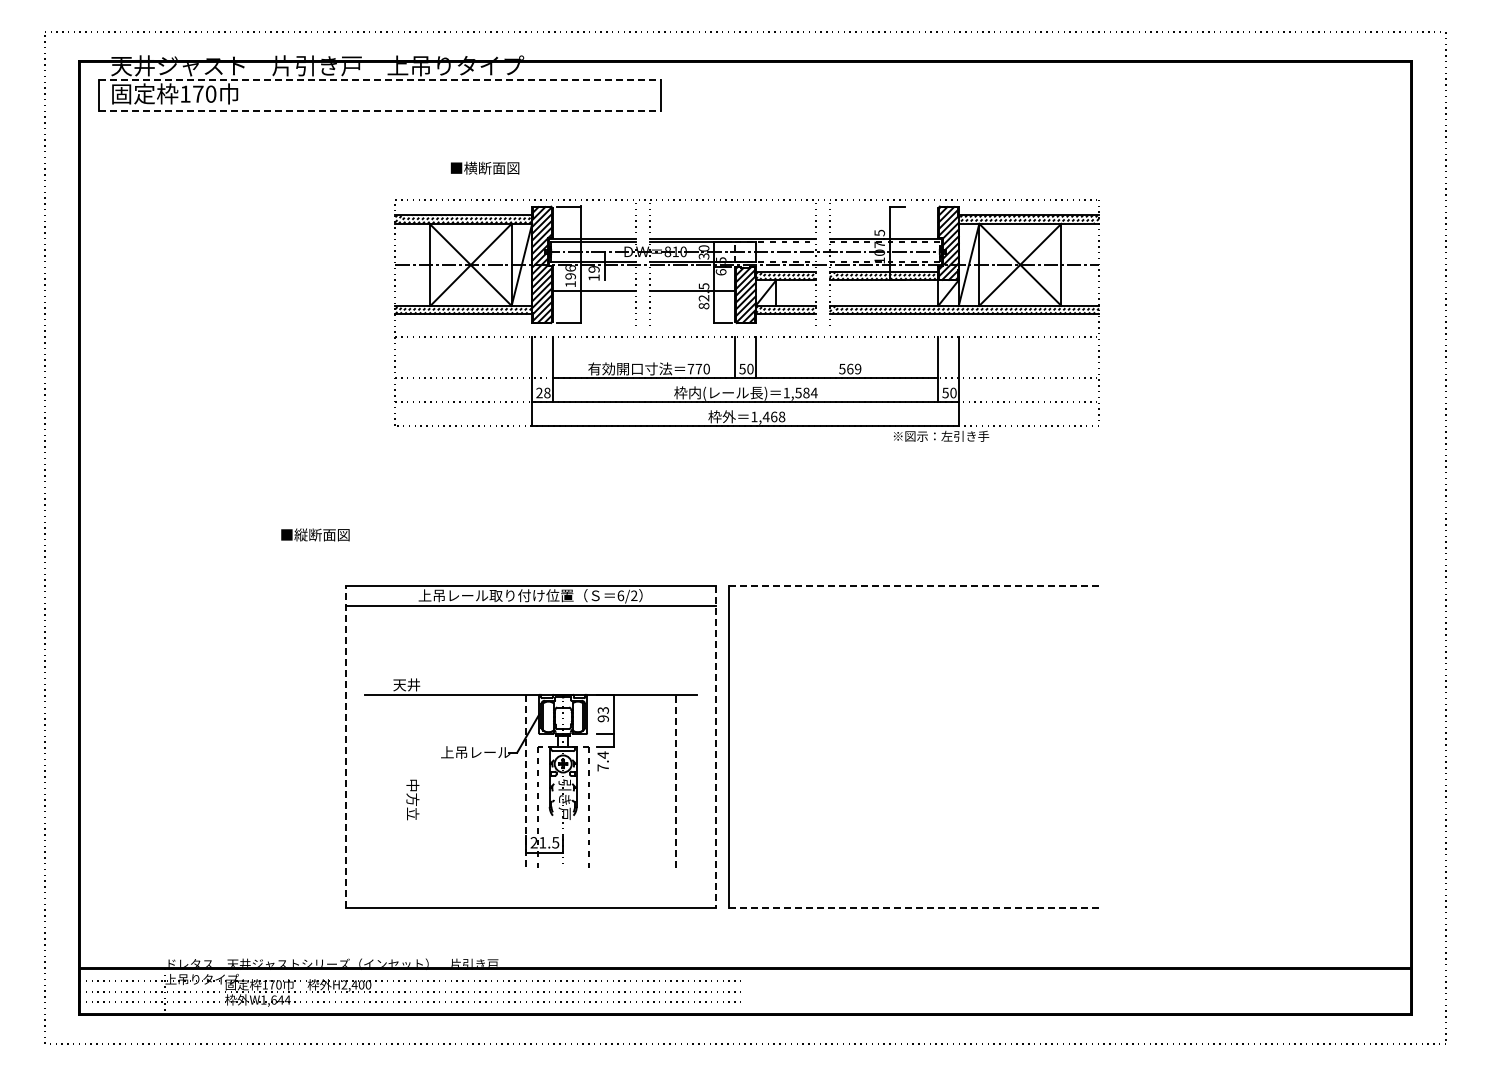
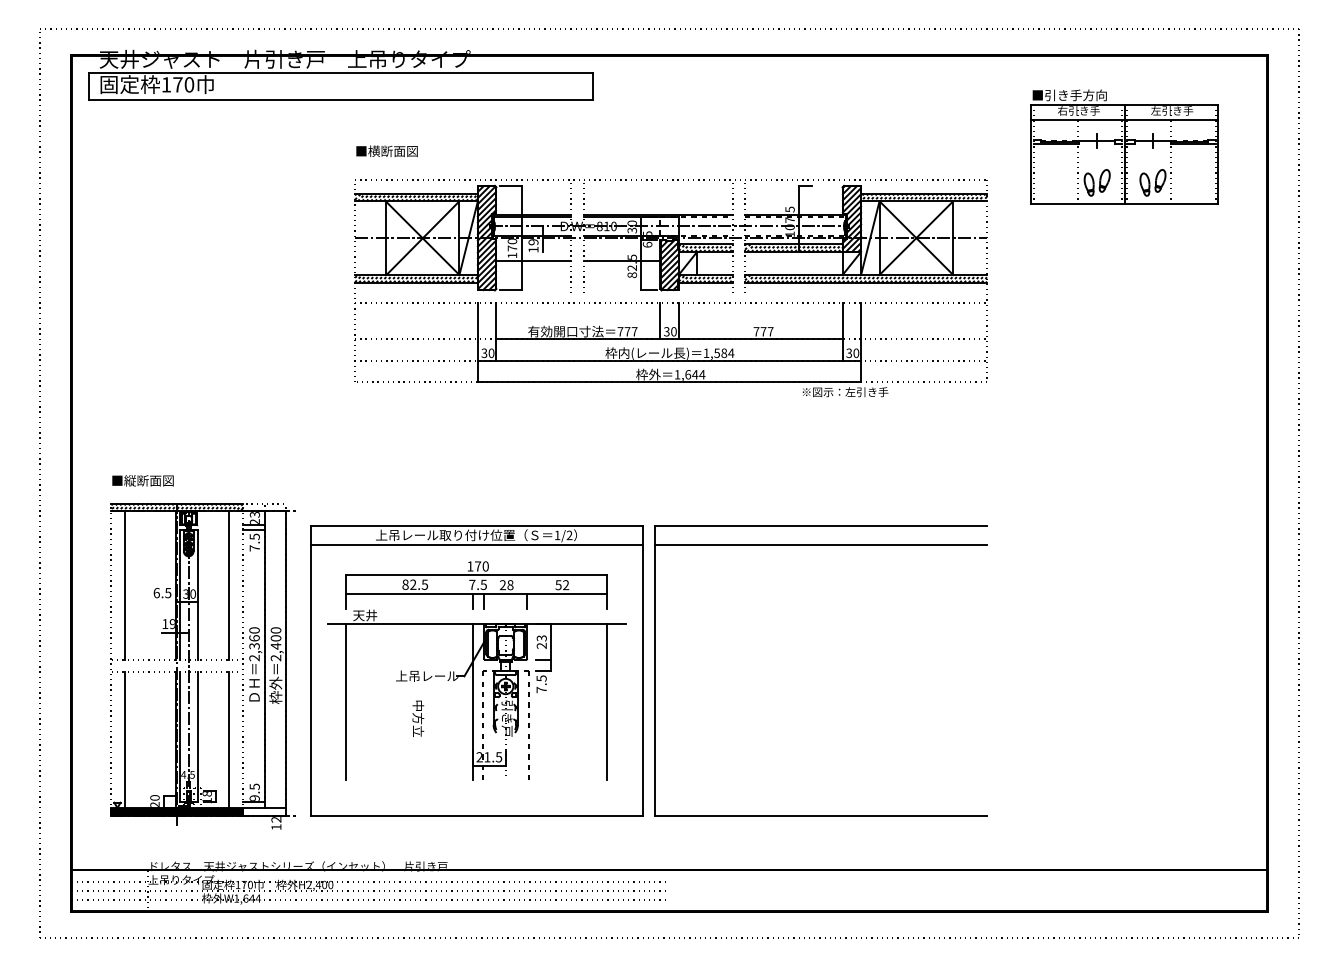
line: (379, 80) -> (340, 72), dashed -> solid
line: (379, 111) -> (340, 100), dashed -> solid
part: (1251, 162) -> (1124, 146), added
text: (484, 167) -> (386, 150), moved
text: (570, 272) -> (512, 245), 196 -> 170
text: (706, 368) -> (634, 331), 770 -> 777
text: (742, 368) -> (666, 331), 50 -> 30
text: (850, 368) -> (763, 331), 569 -> 777
text: (945, 392) -> (849, 352), 50 -> 30
text: (543, 393) -> (488, 353), 28 -> 30
text: (773, 416) -> (694, 374), 1,468 -> 1,644
text: (315, 534) -> (143, 480), moved
line: (913, 585) -> (820, 526), dashed -> solid
text: (620, 595) -> (557, 535), 6/2 -> 1/2
line: (913, 606) -> (820, 545), added
part: (530, 651) -> (476, 585), added
text: (603, 718) -> (541, 645), 93 -> 23
line: (346, 746) -> (311, 670), dashed -> solid
part: (224, 747) -> (201, 671), added
line: (715, 747) -> (642, 671), dashed -> solid
text: (602, 754) -> (541, 677), 7.4 -> 7.5
line: (385, 780) -> (346, 701), added
line: (526, 781) -> (472, 702), dashed -> solid
line: (676, 781) -> (607, 702), dashed -> solid
text: (412, 799) -> (417, 718), moved
line: (913, 907) -> (820, 815), dashed -> solid

